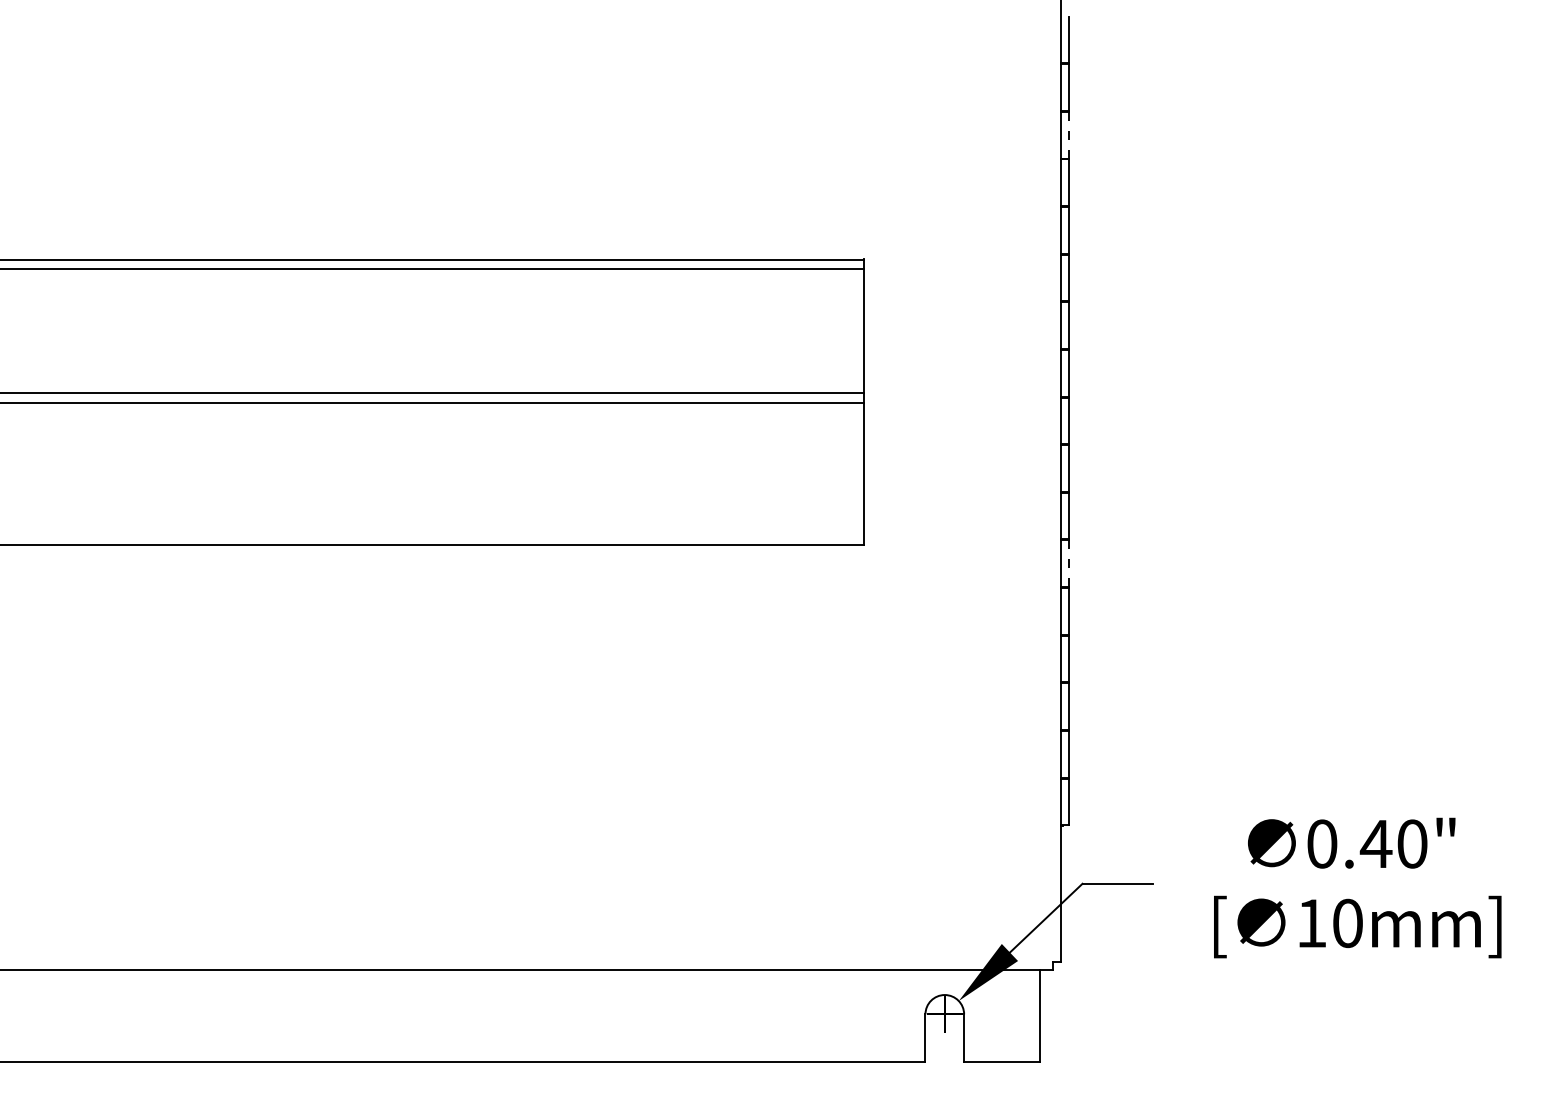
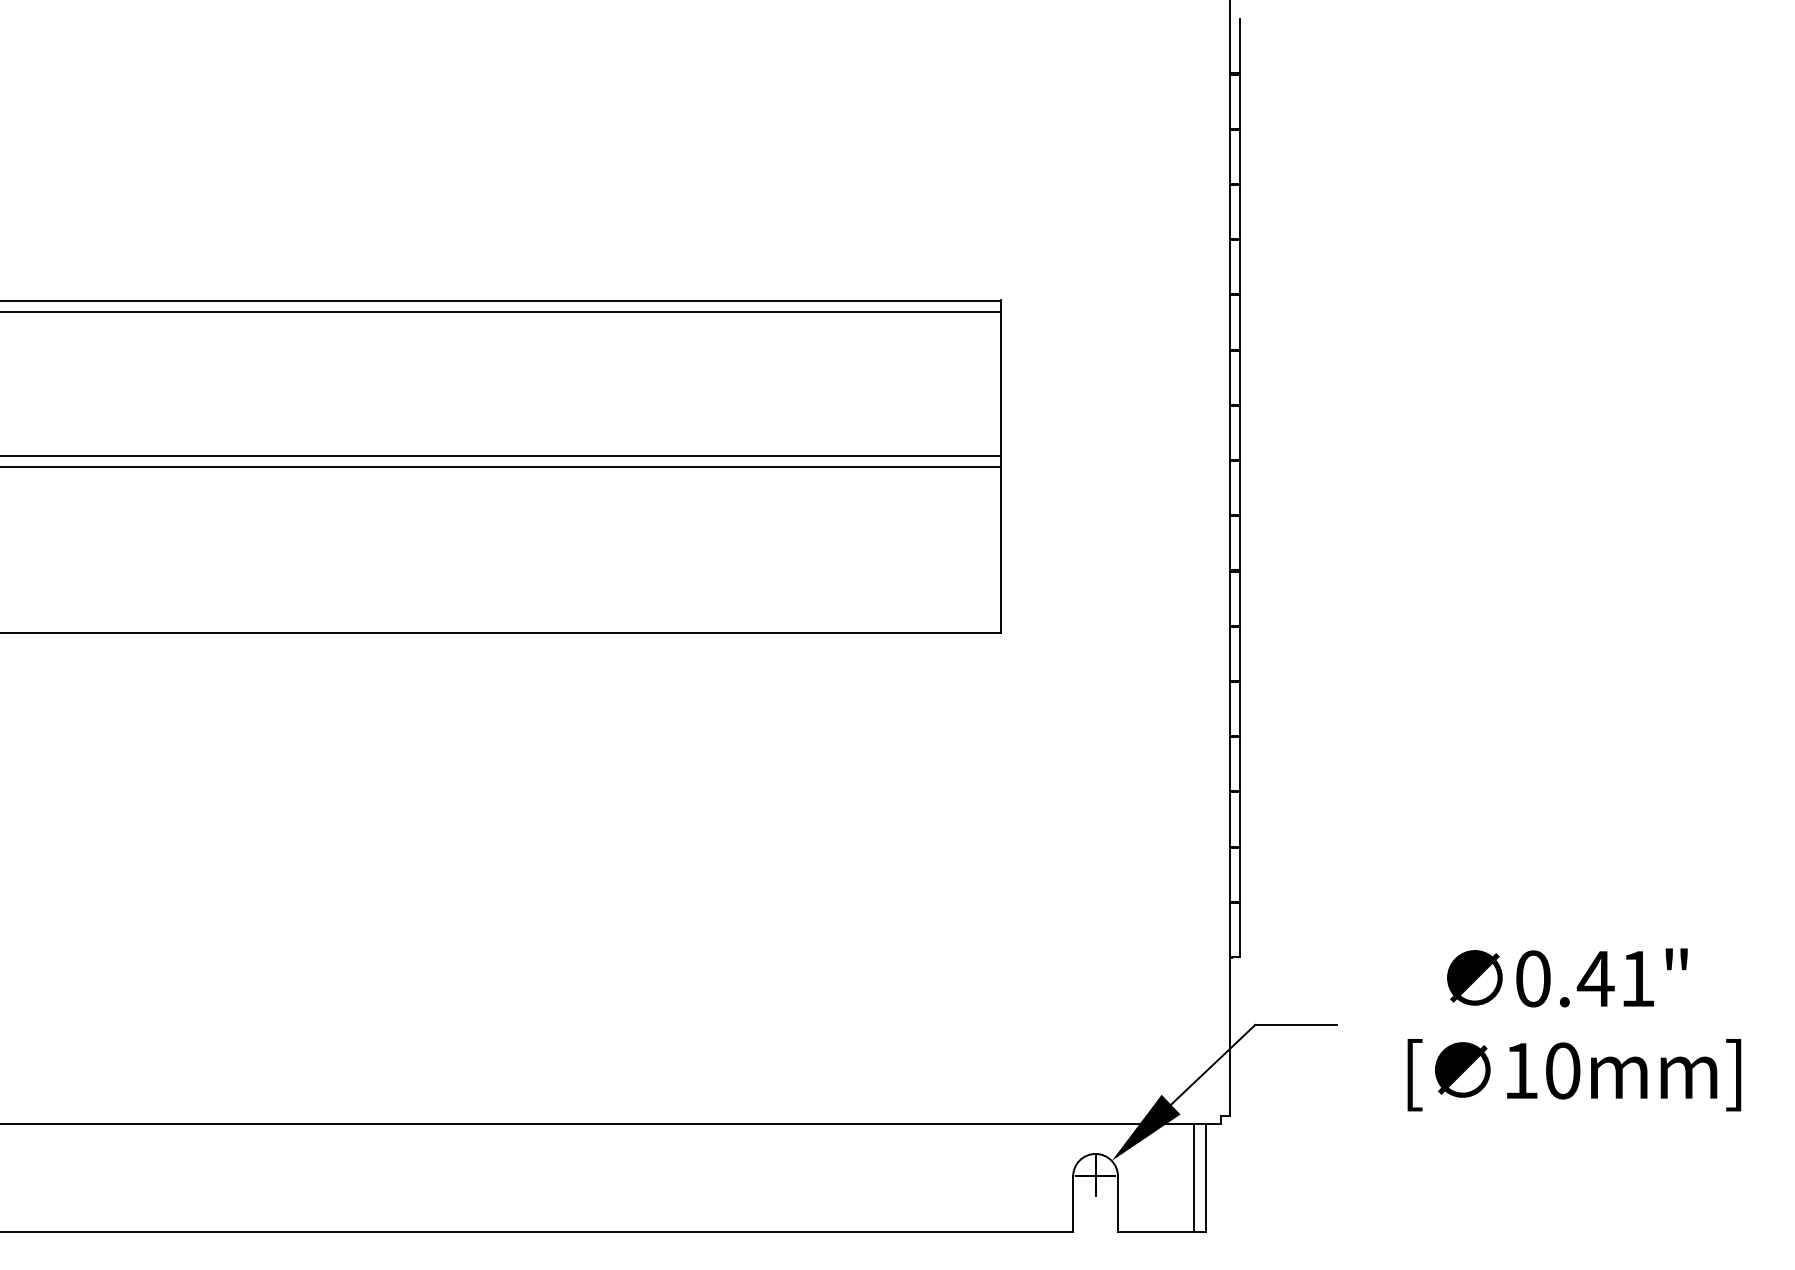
line: (1069, 135) -> (1240, 157), dashed -> solid
line: (1069, 563) -> (1240, 653), dashed -> solid
text: (1412, 843) -> (1637, 978), 0.40" -> 0.41"
line: (1030, 1015) -> (1194, 1177), added

